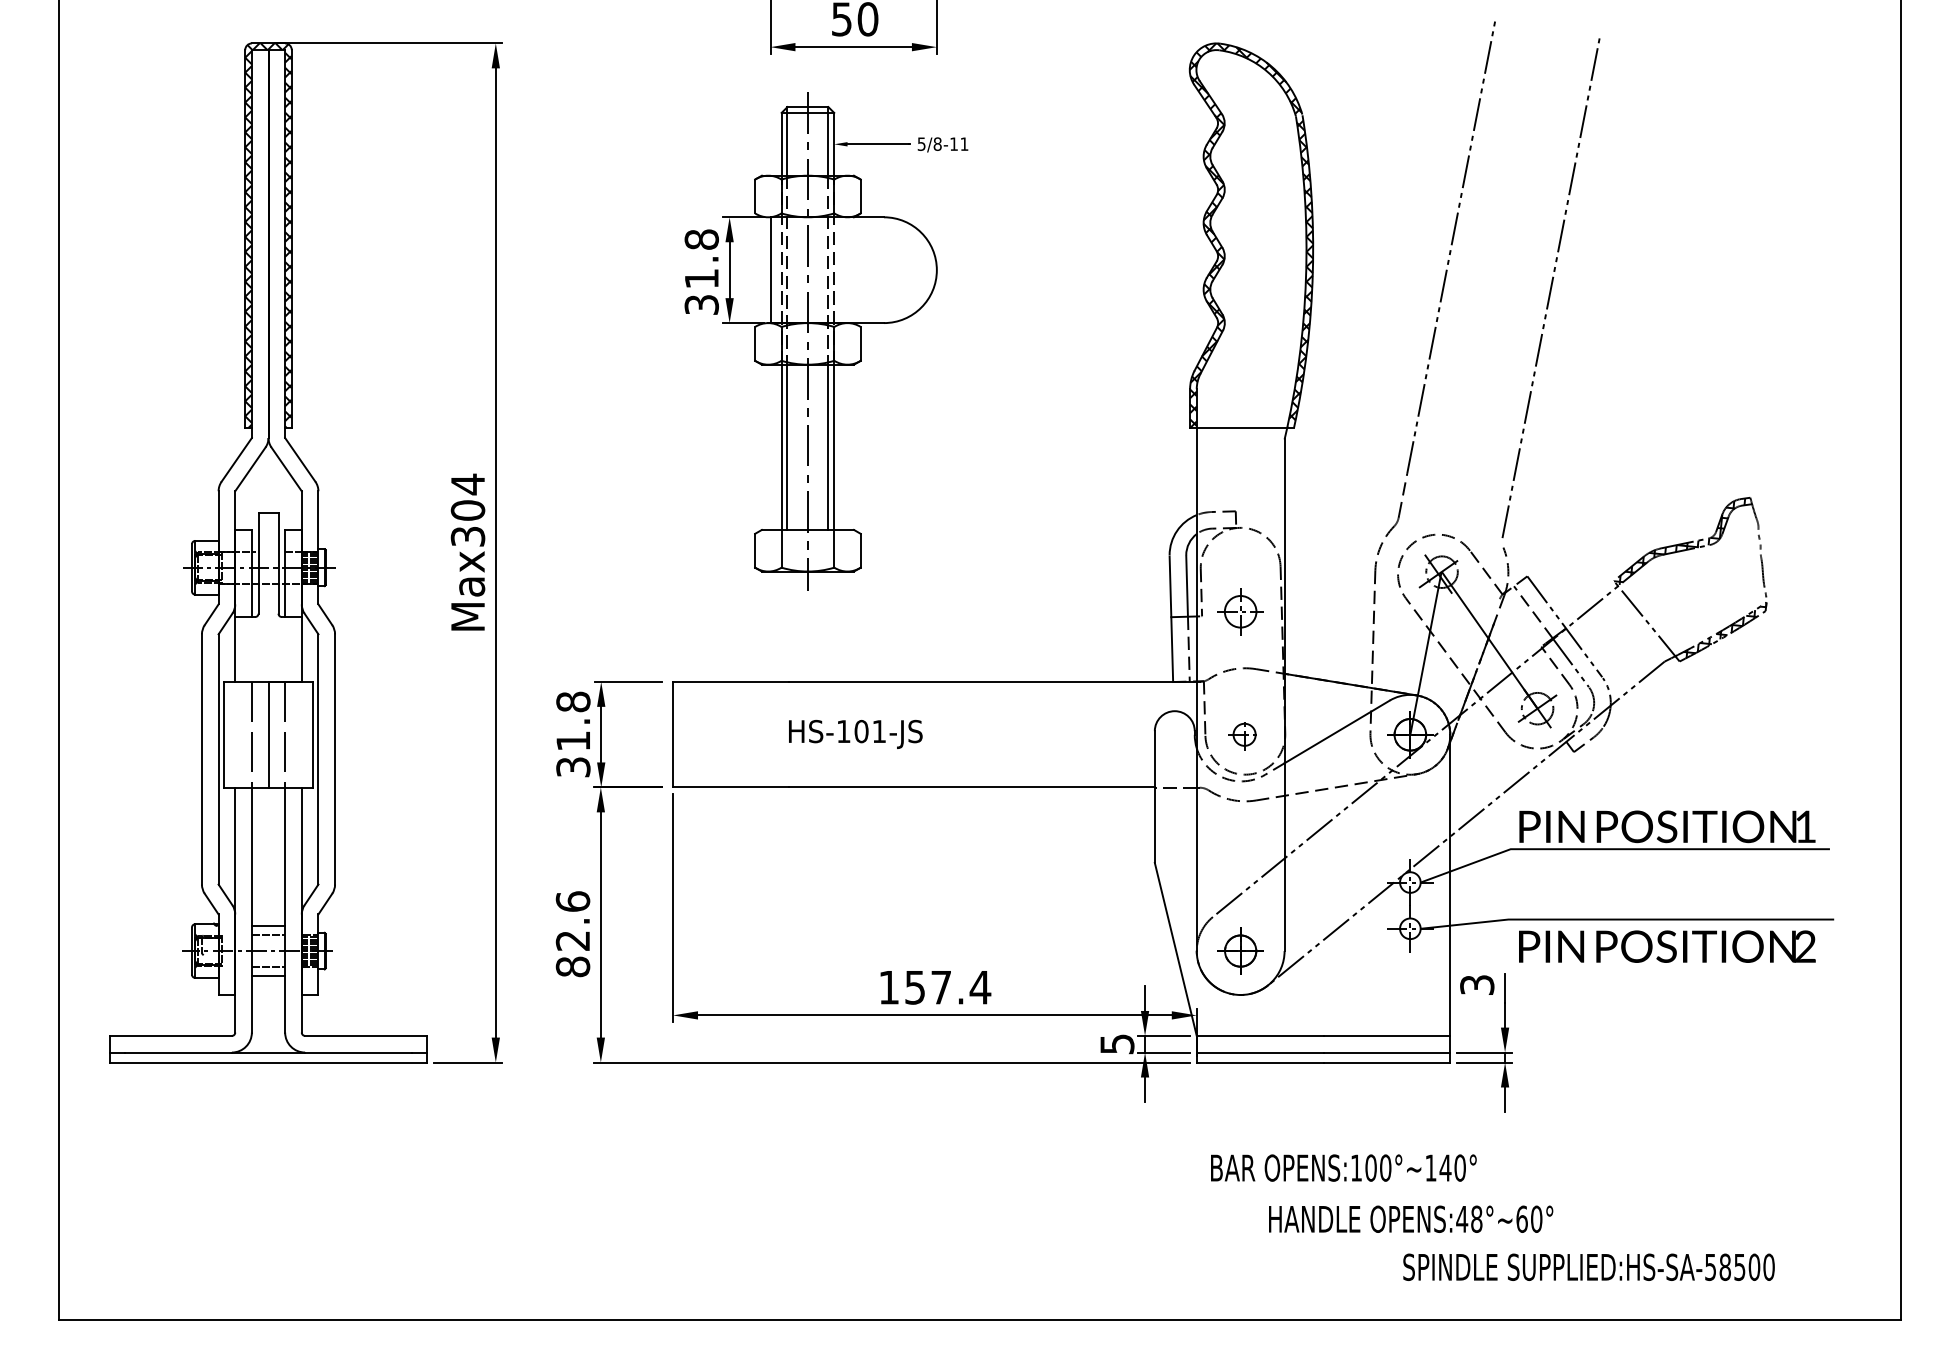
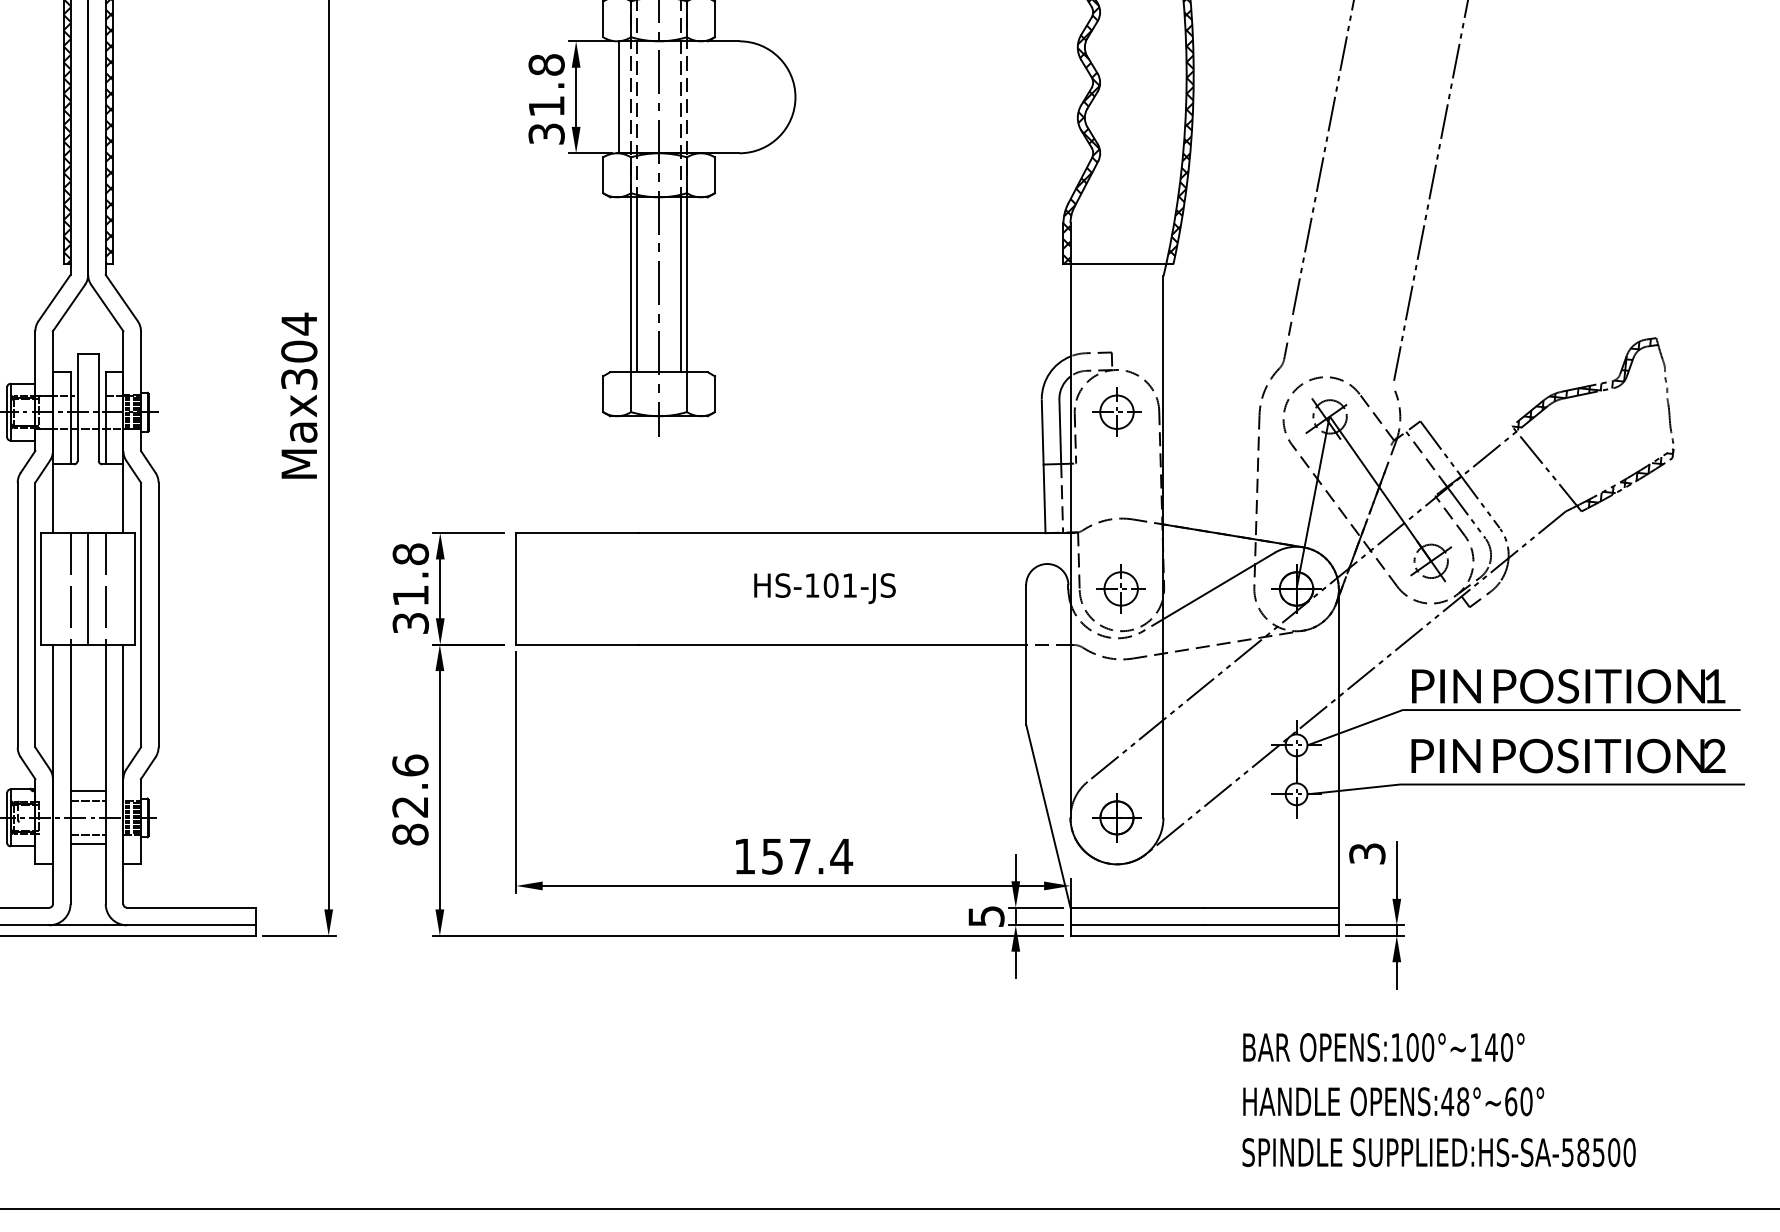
part: (1240, 611) -> (1116, 411), moved
text: (855, 733) -> (824, 587), moved
part: (1244, 734) -> (1121, 588), size x1.43
text: (1667, 946) -> (1568, 755), moved
text: (1343, 1167) -> (1383, 1046), moved
text: (1411, 1218) -> (1394, 1100), moved
text: (1588, 1266) -> (1438, 1151), moved

